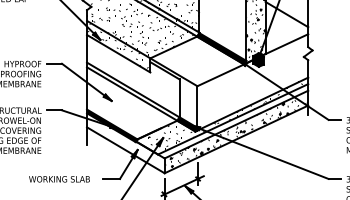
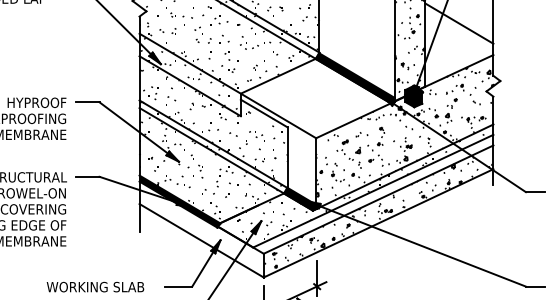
hatch: (252, 84) -> (404, 135), added
hatch: (133, 88) -> (213, 141), added

